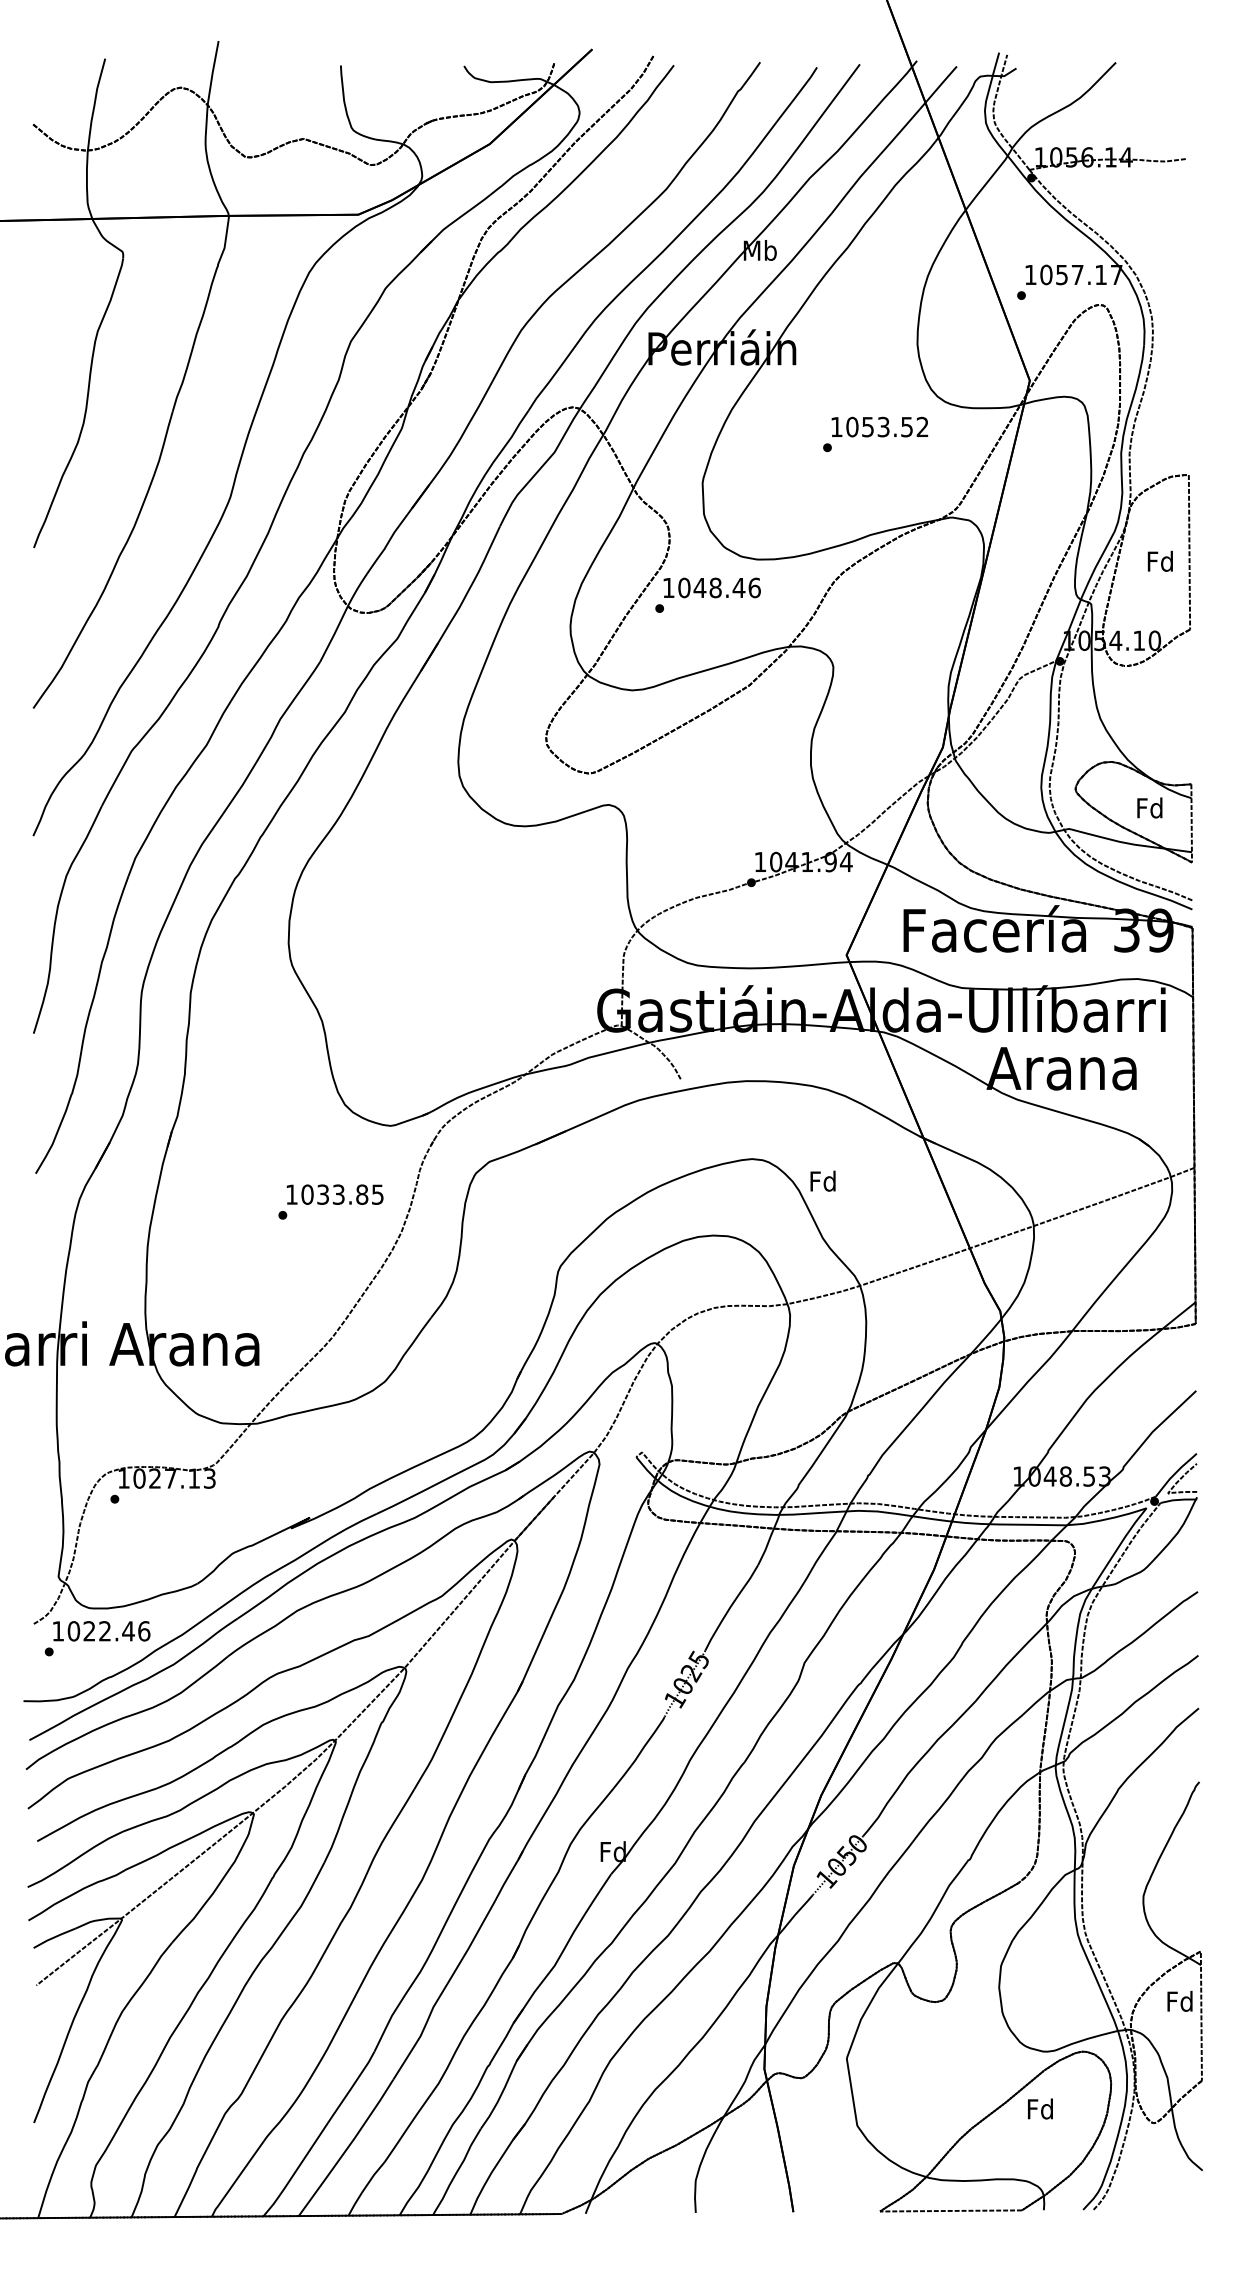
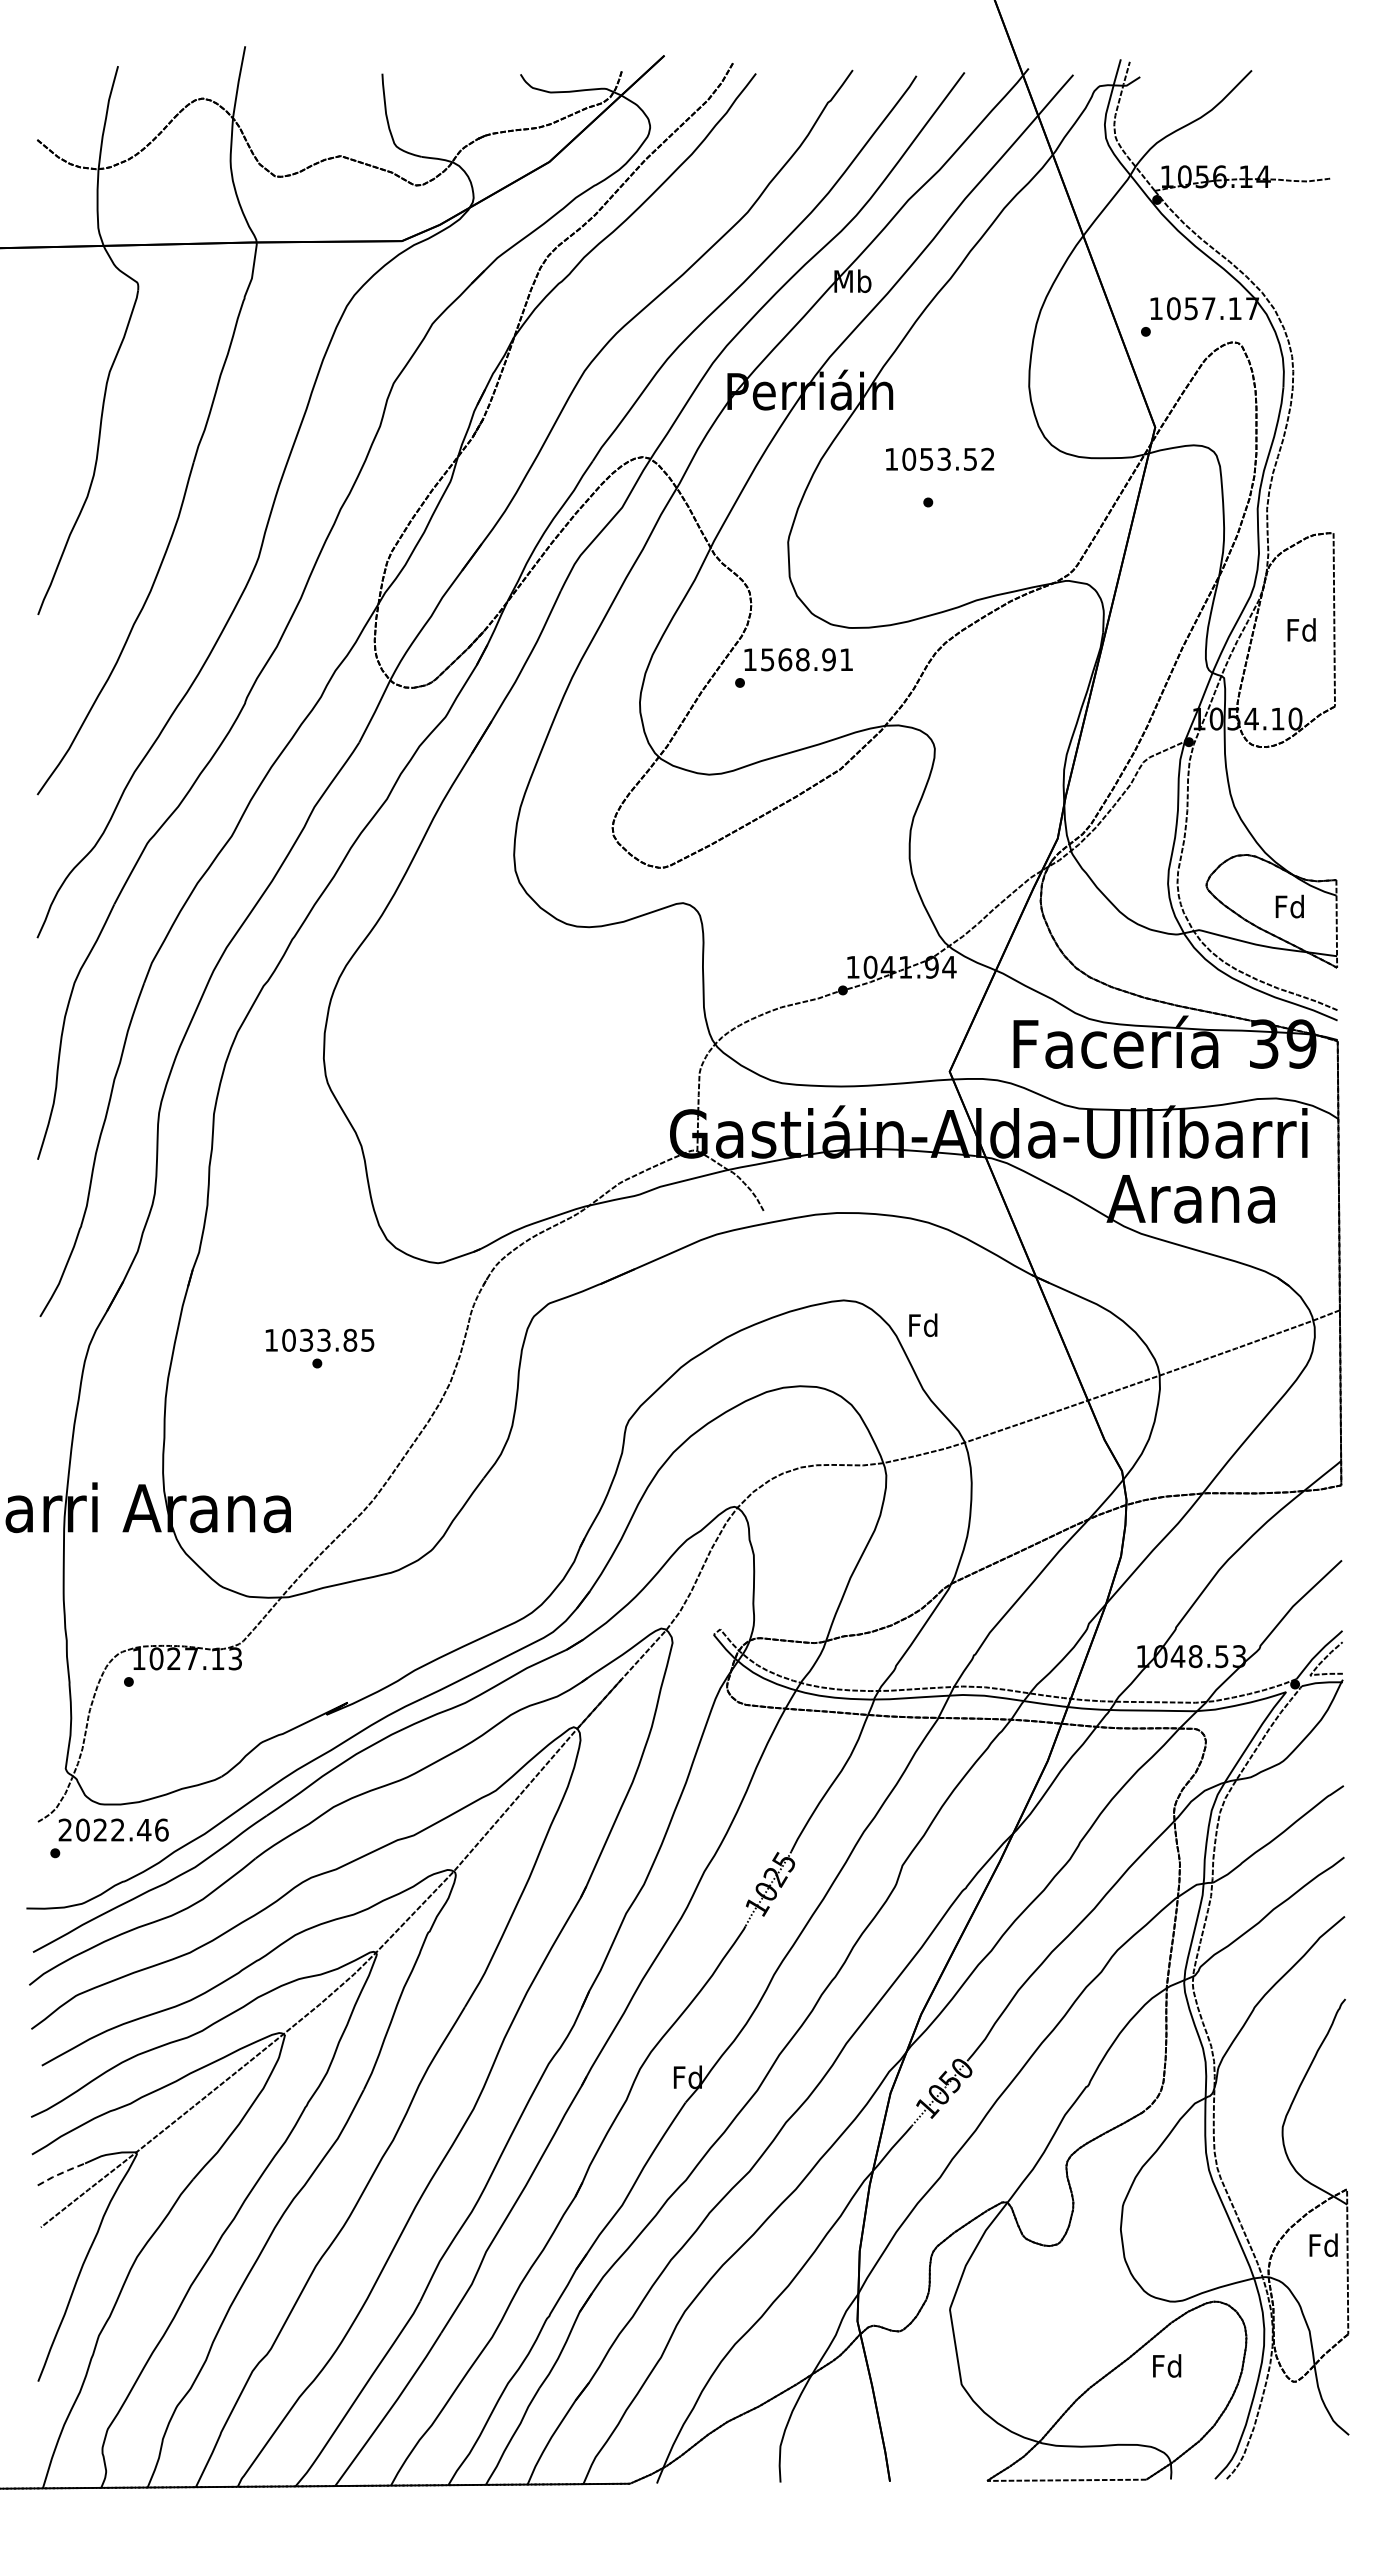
text: (880, 426) -> (940, 458), moved
text: (718, 587) -> (806, 659), 1048.46 -> 1568.91
text: (334, 1193) -> (319, 1339), moved
text: (57, 1630) -> (64, 1829), 1022.46 -> 2022.46
line: (53, 1937) -> (60, 2173), solid -> dashed

